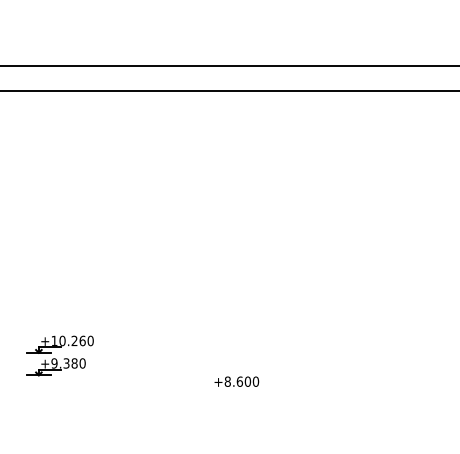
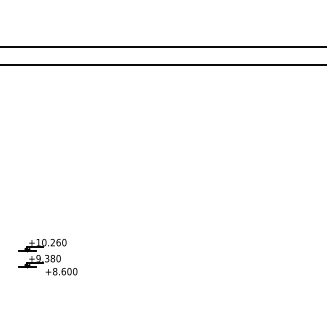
text: (236, 381) -> (61, 271), moved

